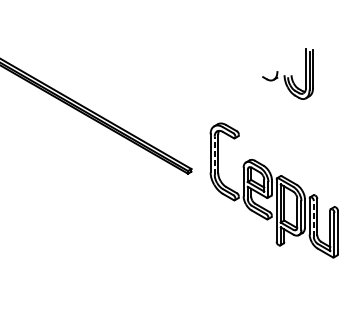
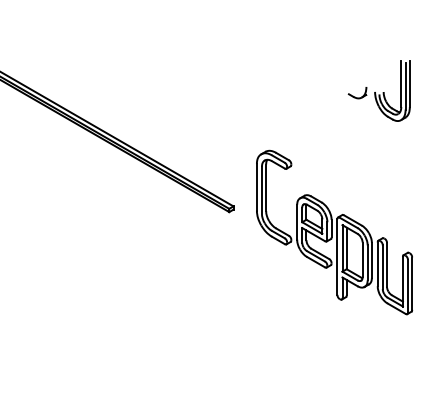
part: (287, 74) -> (378, 90), moved
line: (214, 155) -> (261, 189), dashed -> solid
line: (313, 219) -> (382, 267), dashed -> solid

